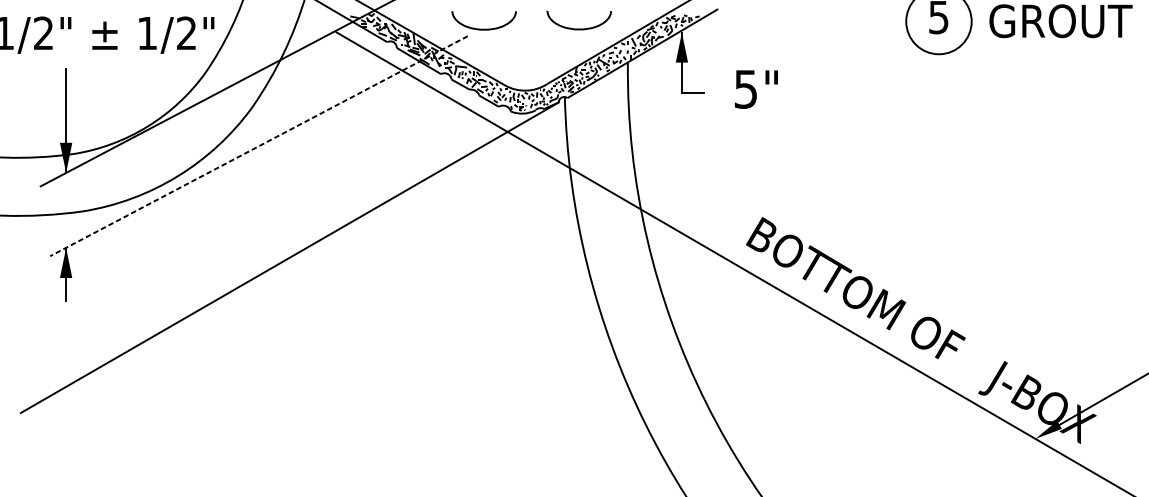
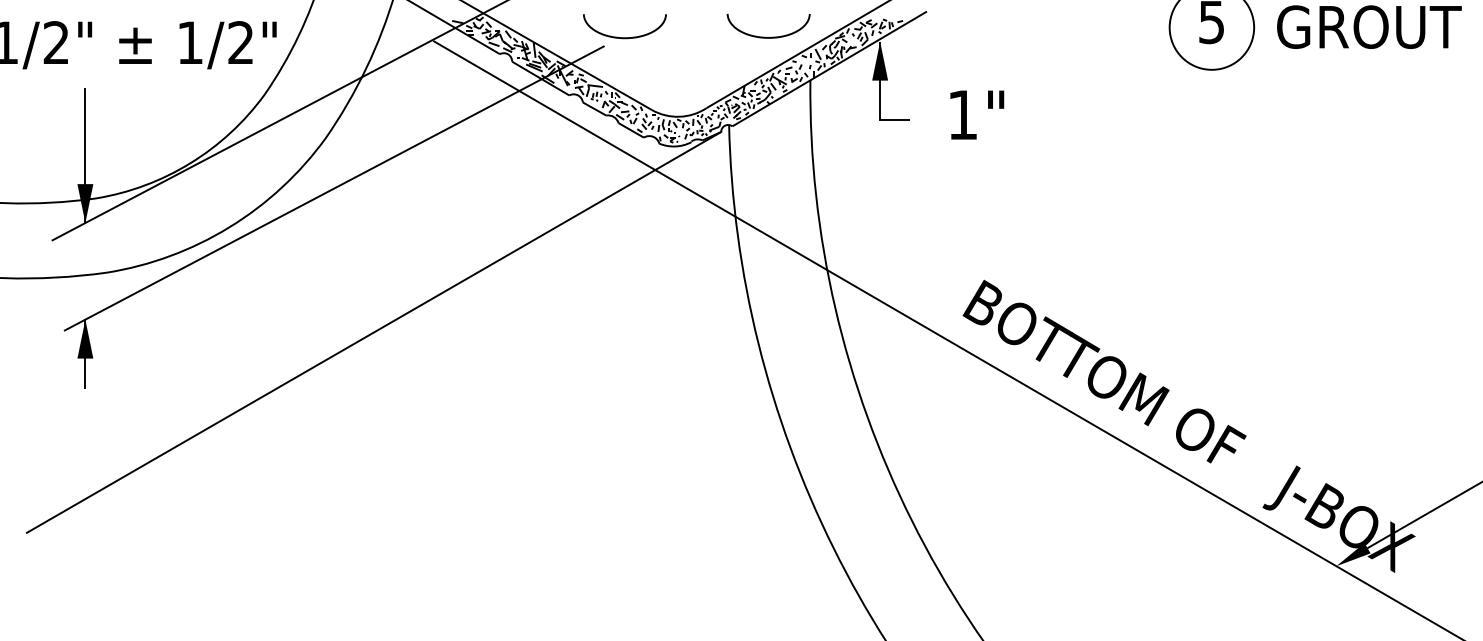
curve: (576, 28) -> (765, 36), moved
text: (745, 89) -> (962, 115), 5" -> 1"
line: (259, 146) -> (334, 188), dashed -> solid

